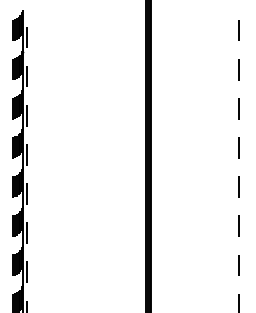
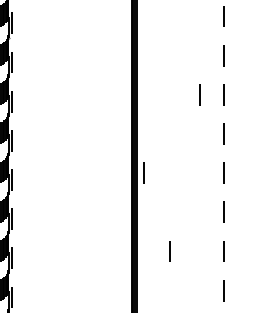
line: (214, 108) -> (199, 94), added
line: (158, 186) -> (143, 172), added
line: (184, 265) -> (169, 251), added

